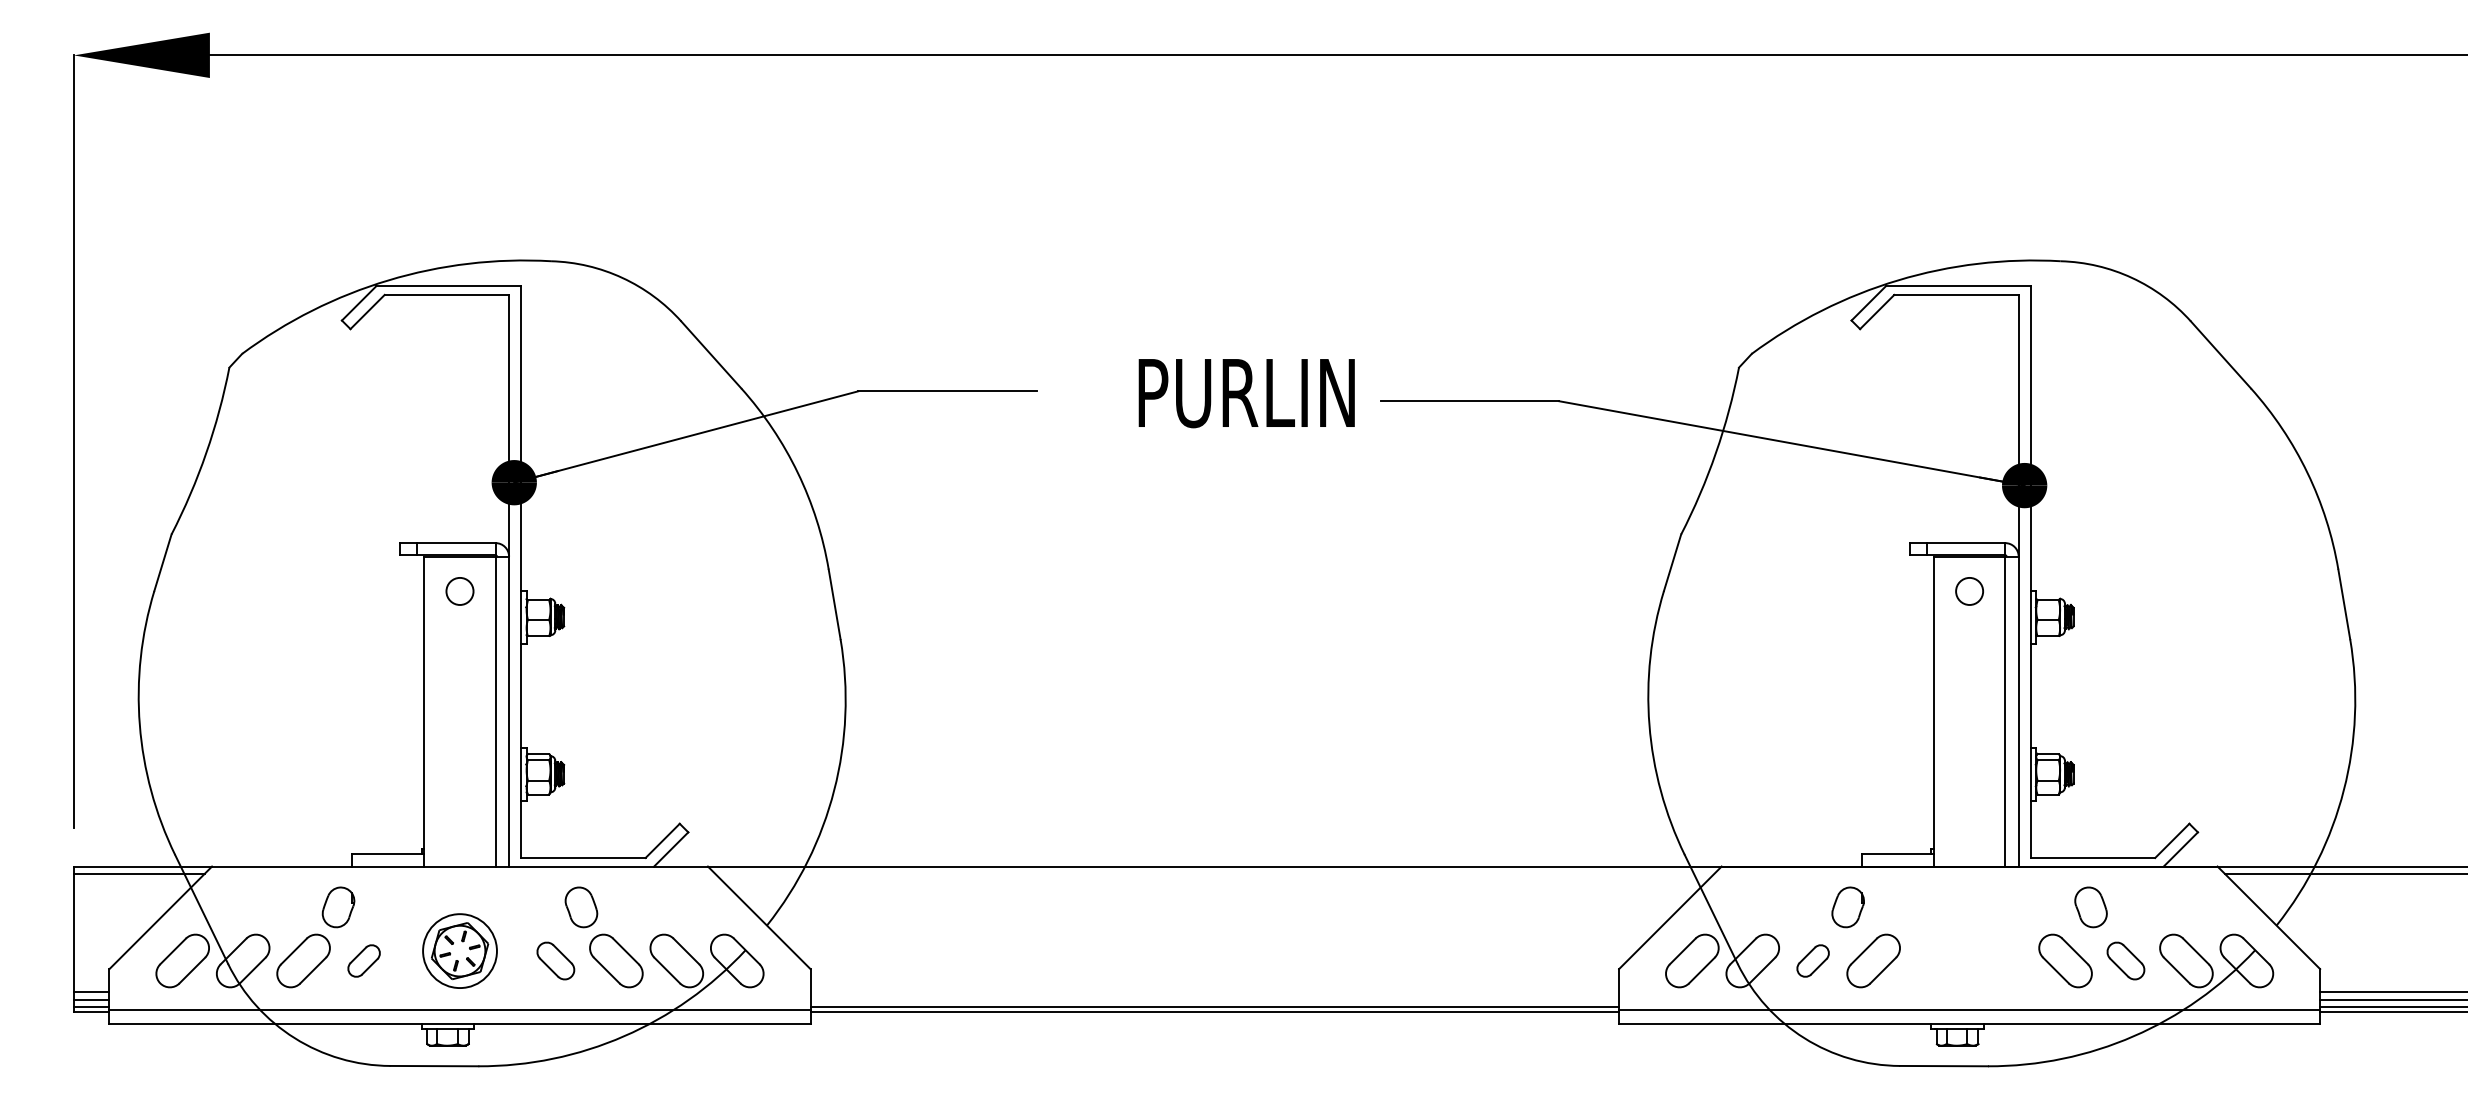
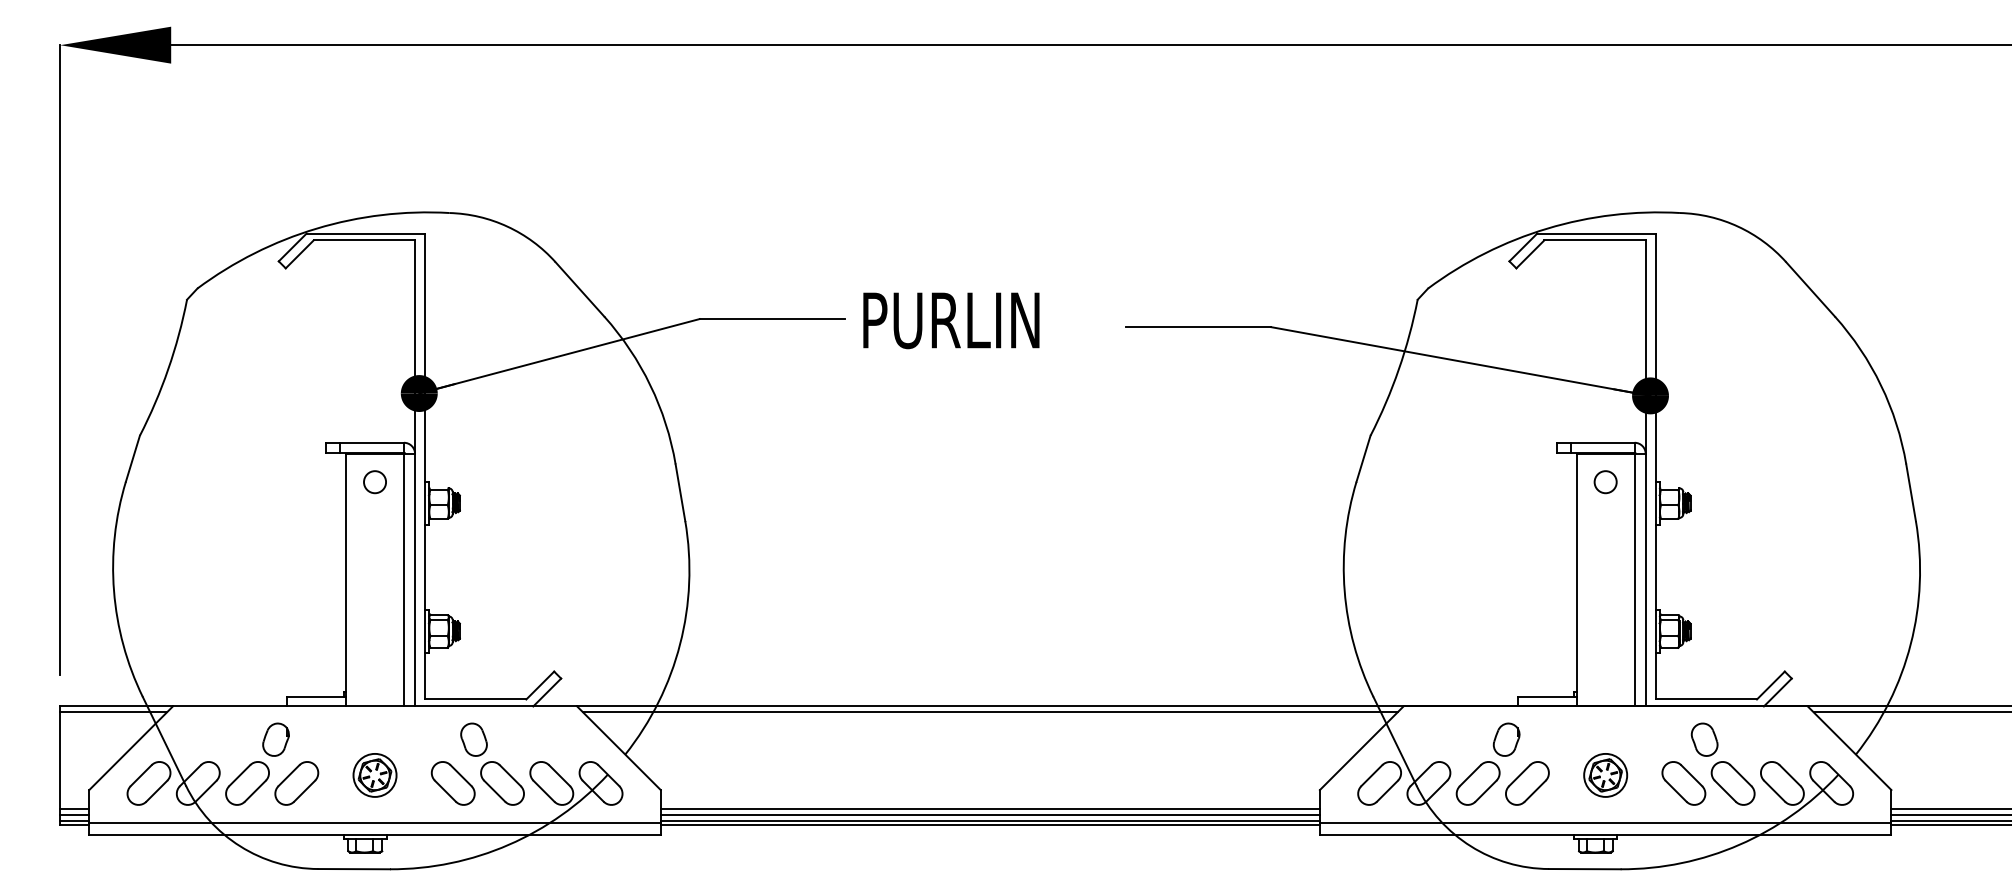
text: (1246, 393) -> (951, 320), moved
line: (1214, 873) -> (990, 712), added
part: (459, 951) -> (374, 775), size x0.71
part: (1969, 951) -> (1605, 775), added
part: (363, 961) -> (296, 783), size x1.67
part: (555, 961) -> (452, 783), size x1.43
part: (1812, 961) -> (1477, 783), size x1.67
part: (2125, 961) -> (1732, 783), size x1.43
line: (1213, 991) -> (989, 808), added
line: (1213, 999) -> (989, 814), added

